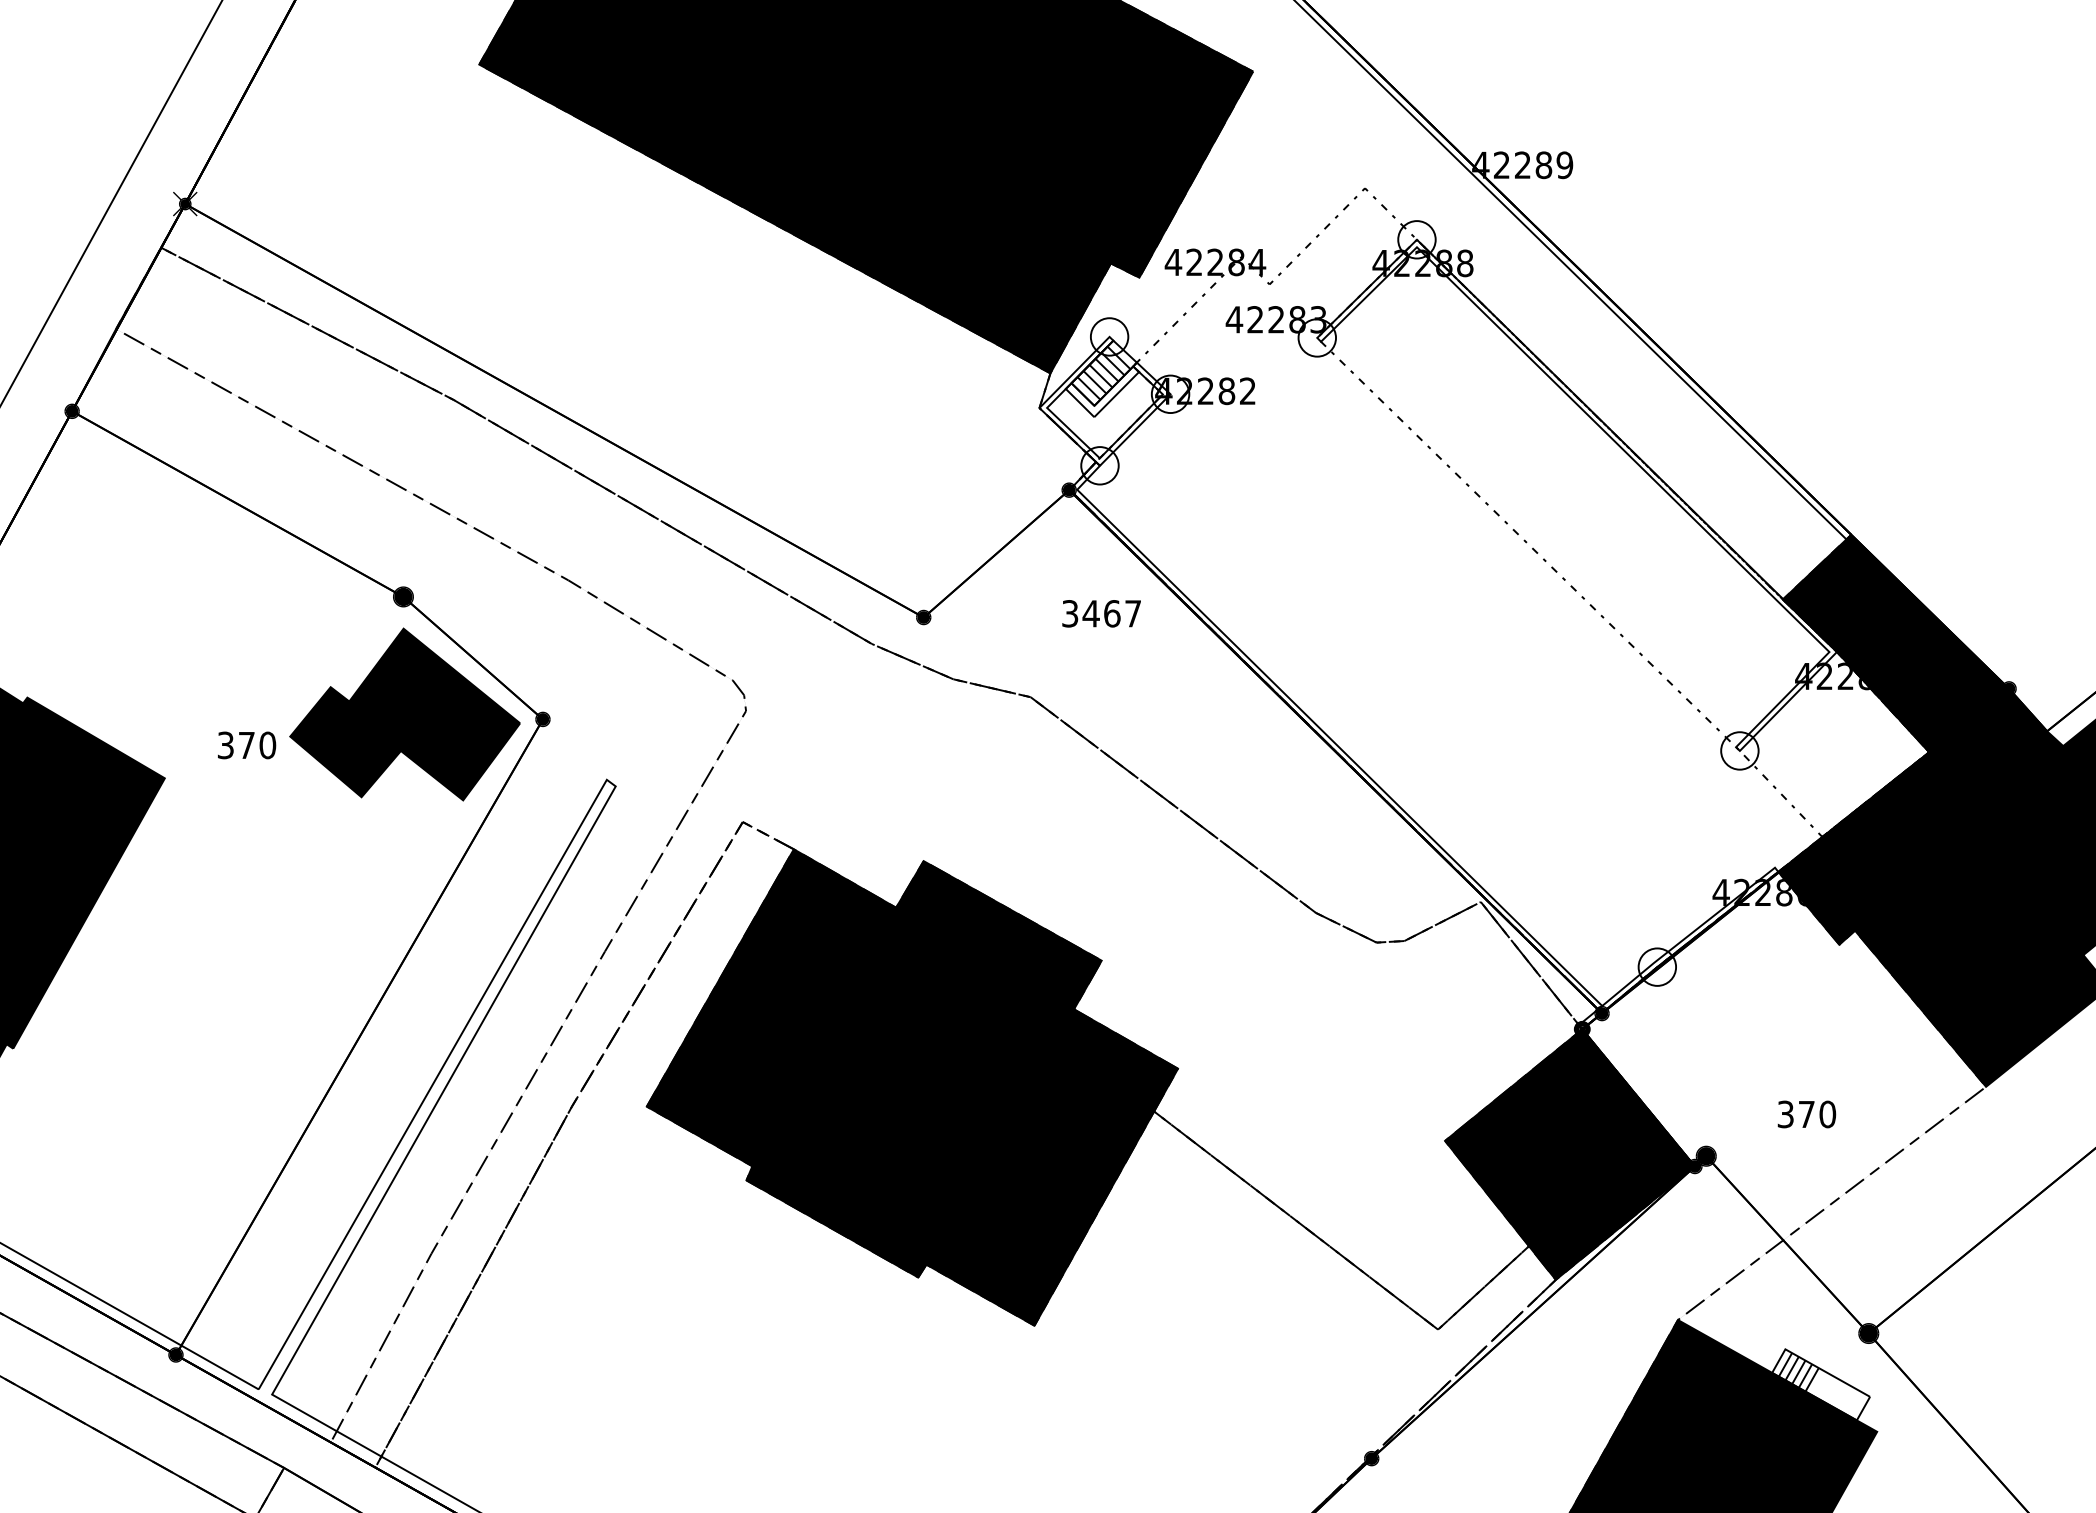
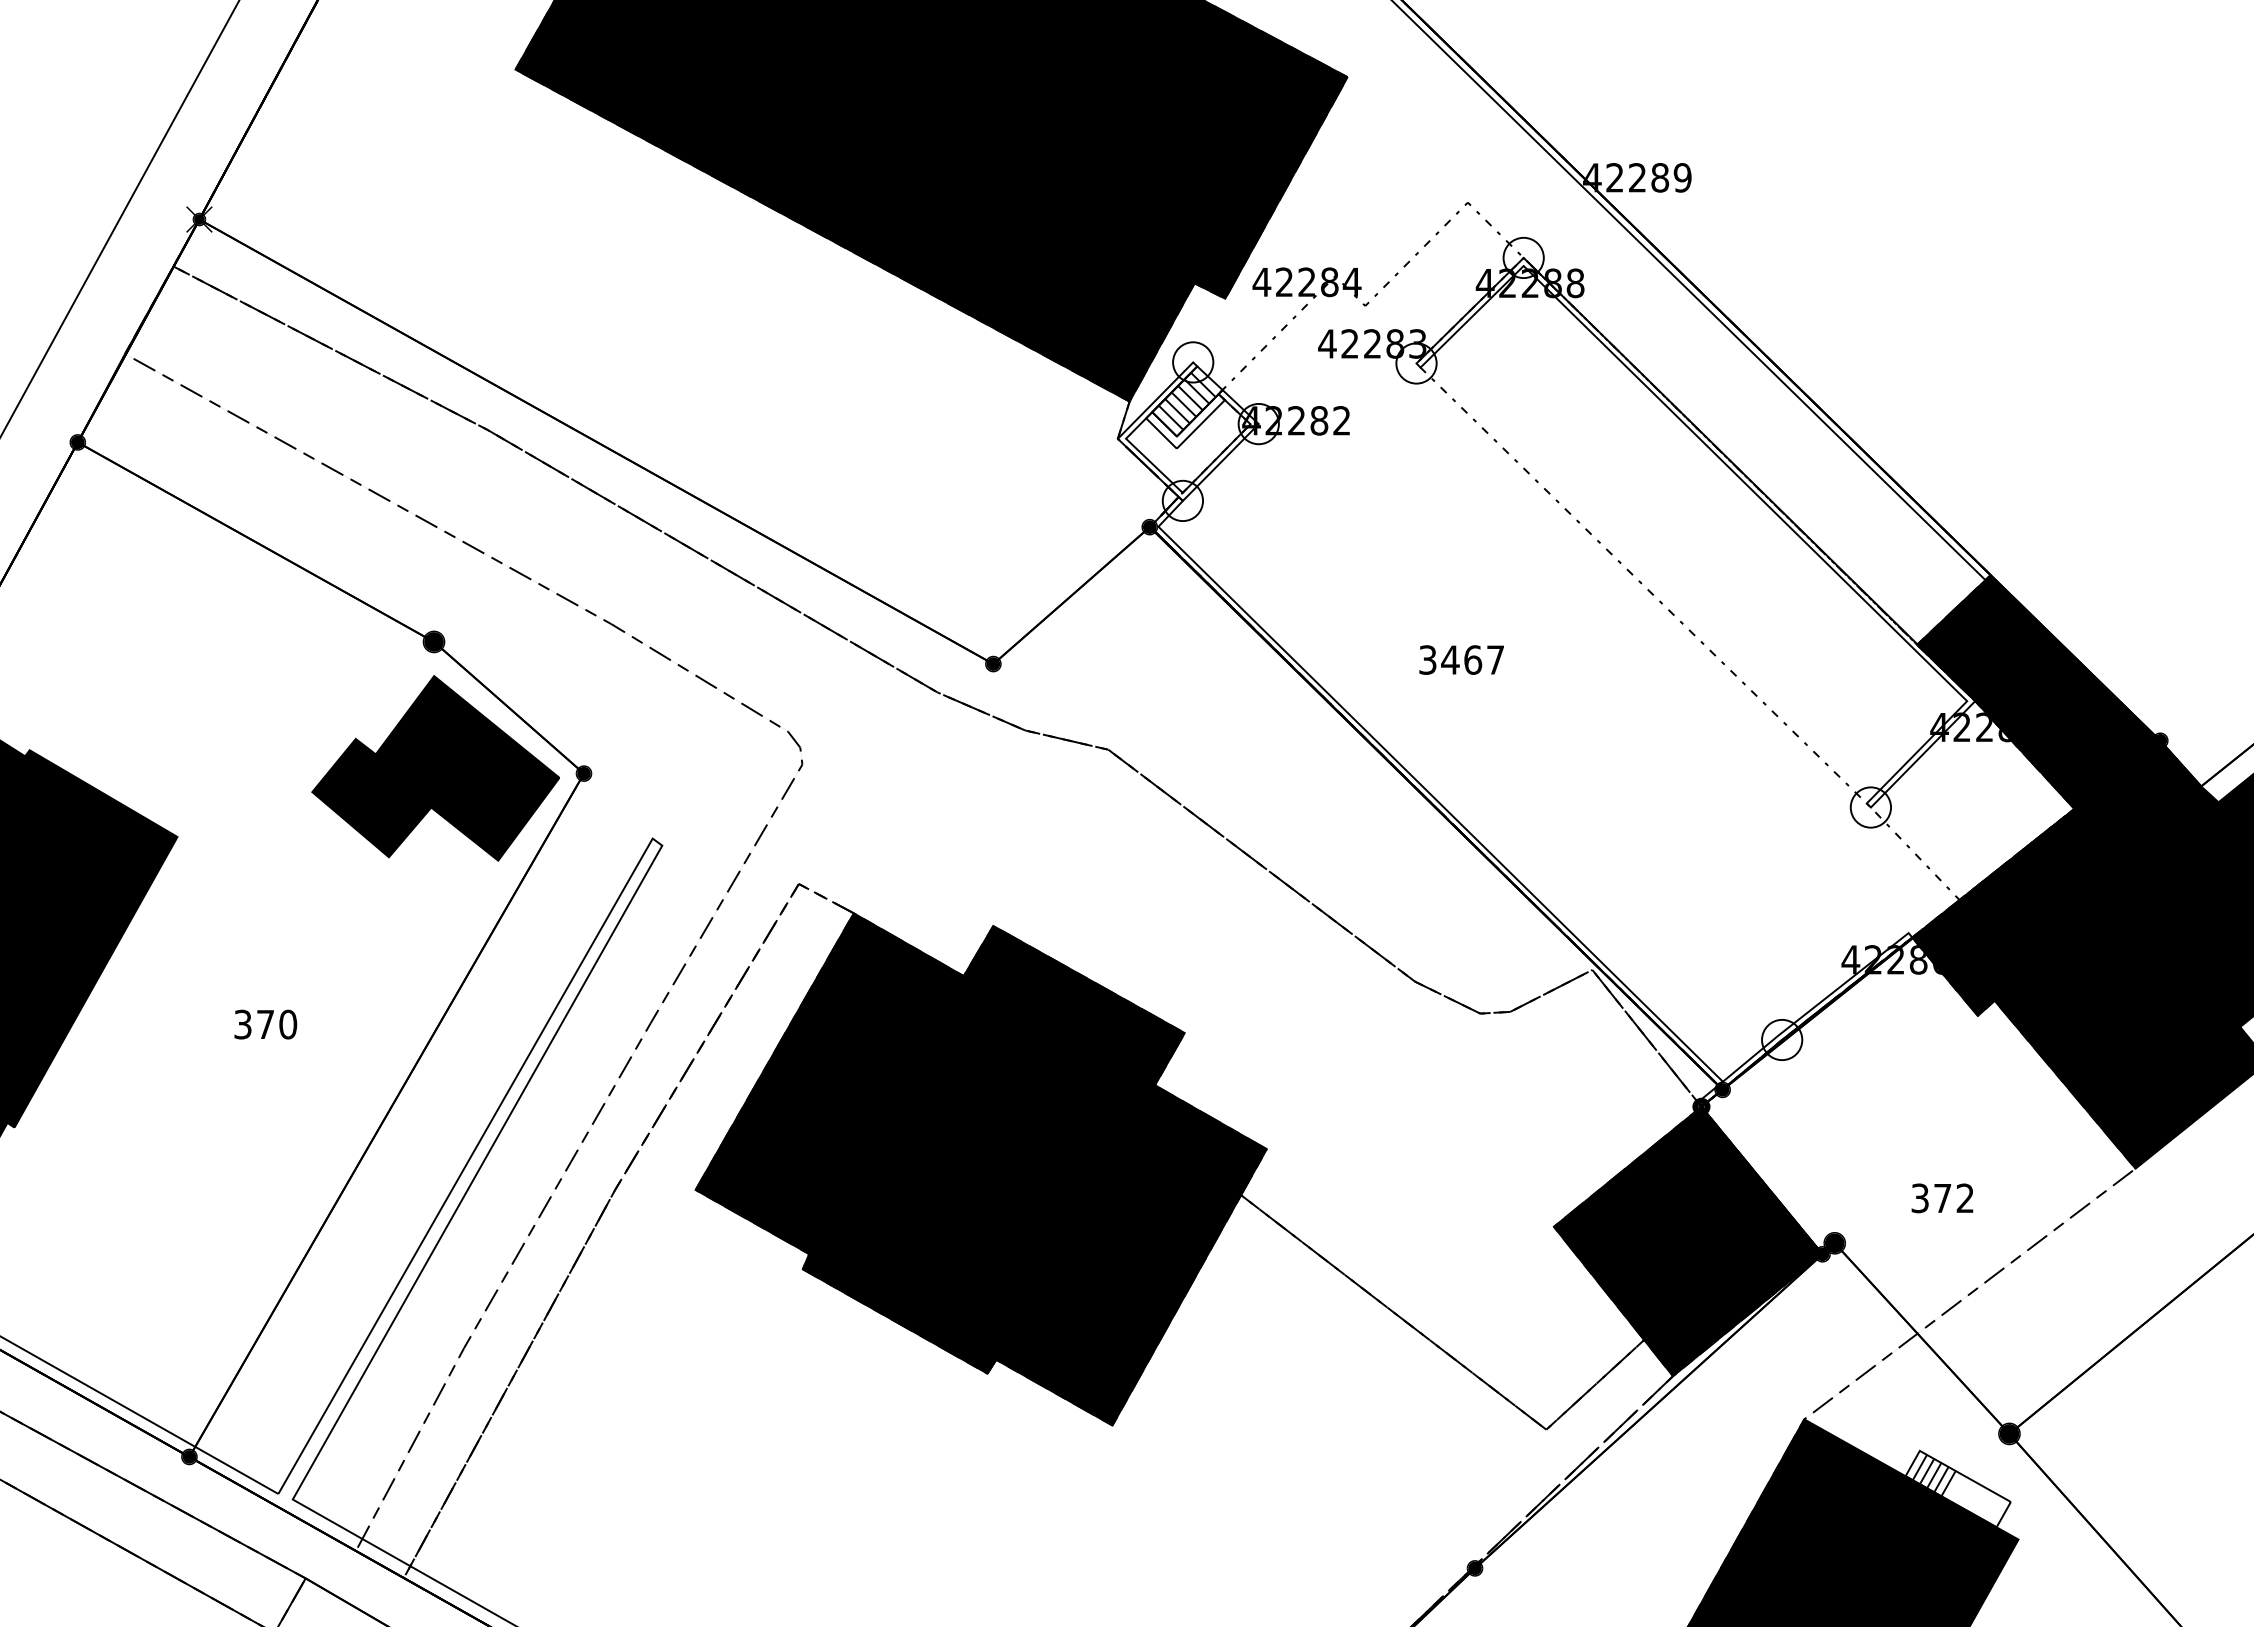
text: (1101, 613) -> (1461, 659), moved
text: (246, 745) -> (265, 1024), moved
text: (1827, 1114) -> (1965, 1198), 370 -> 372

